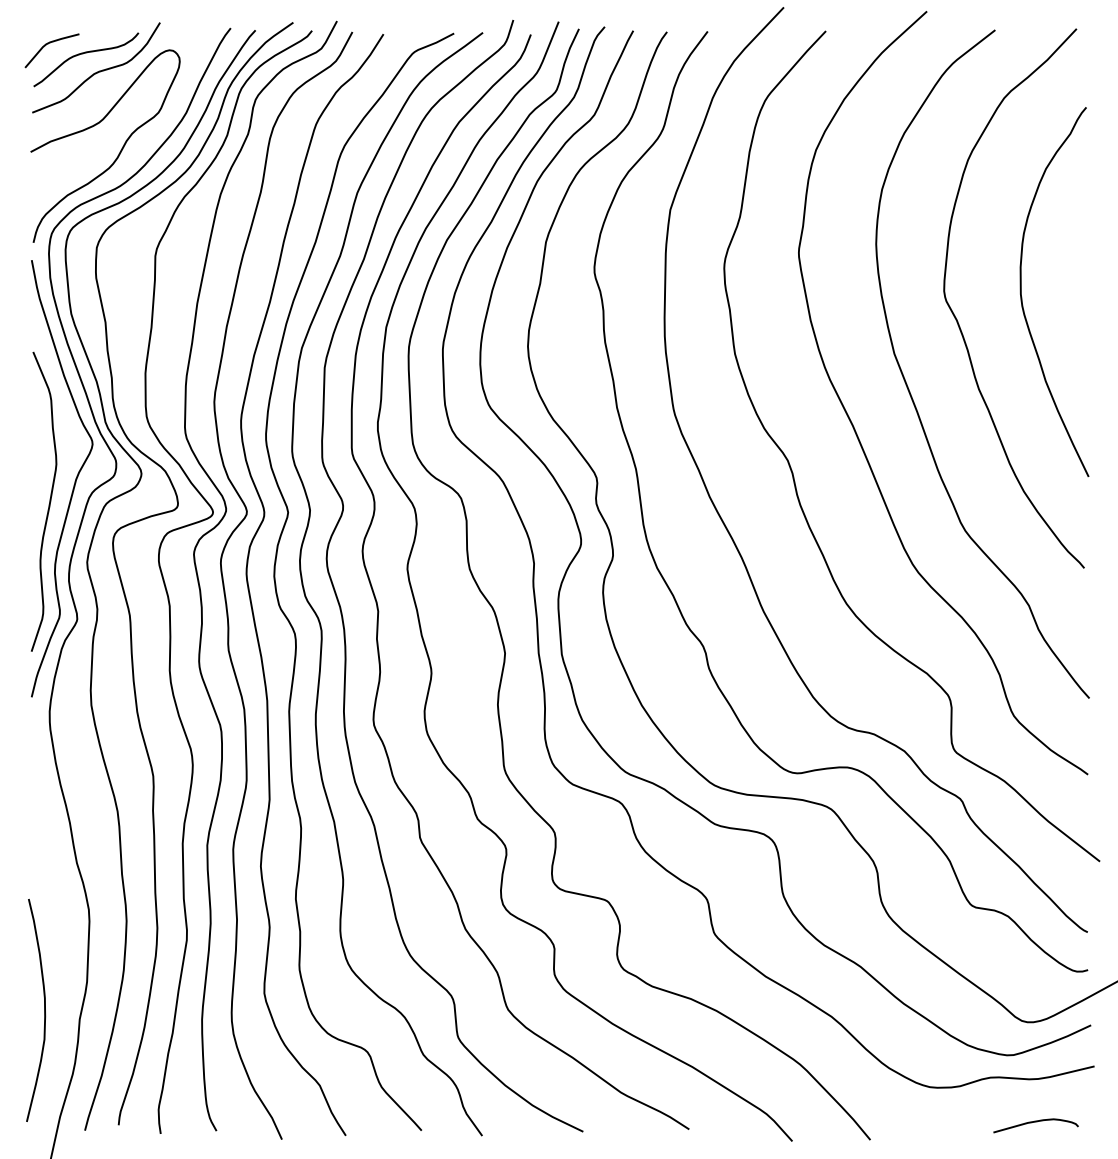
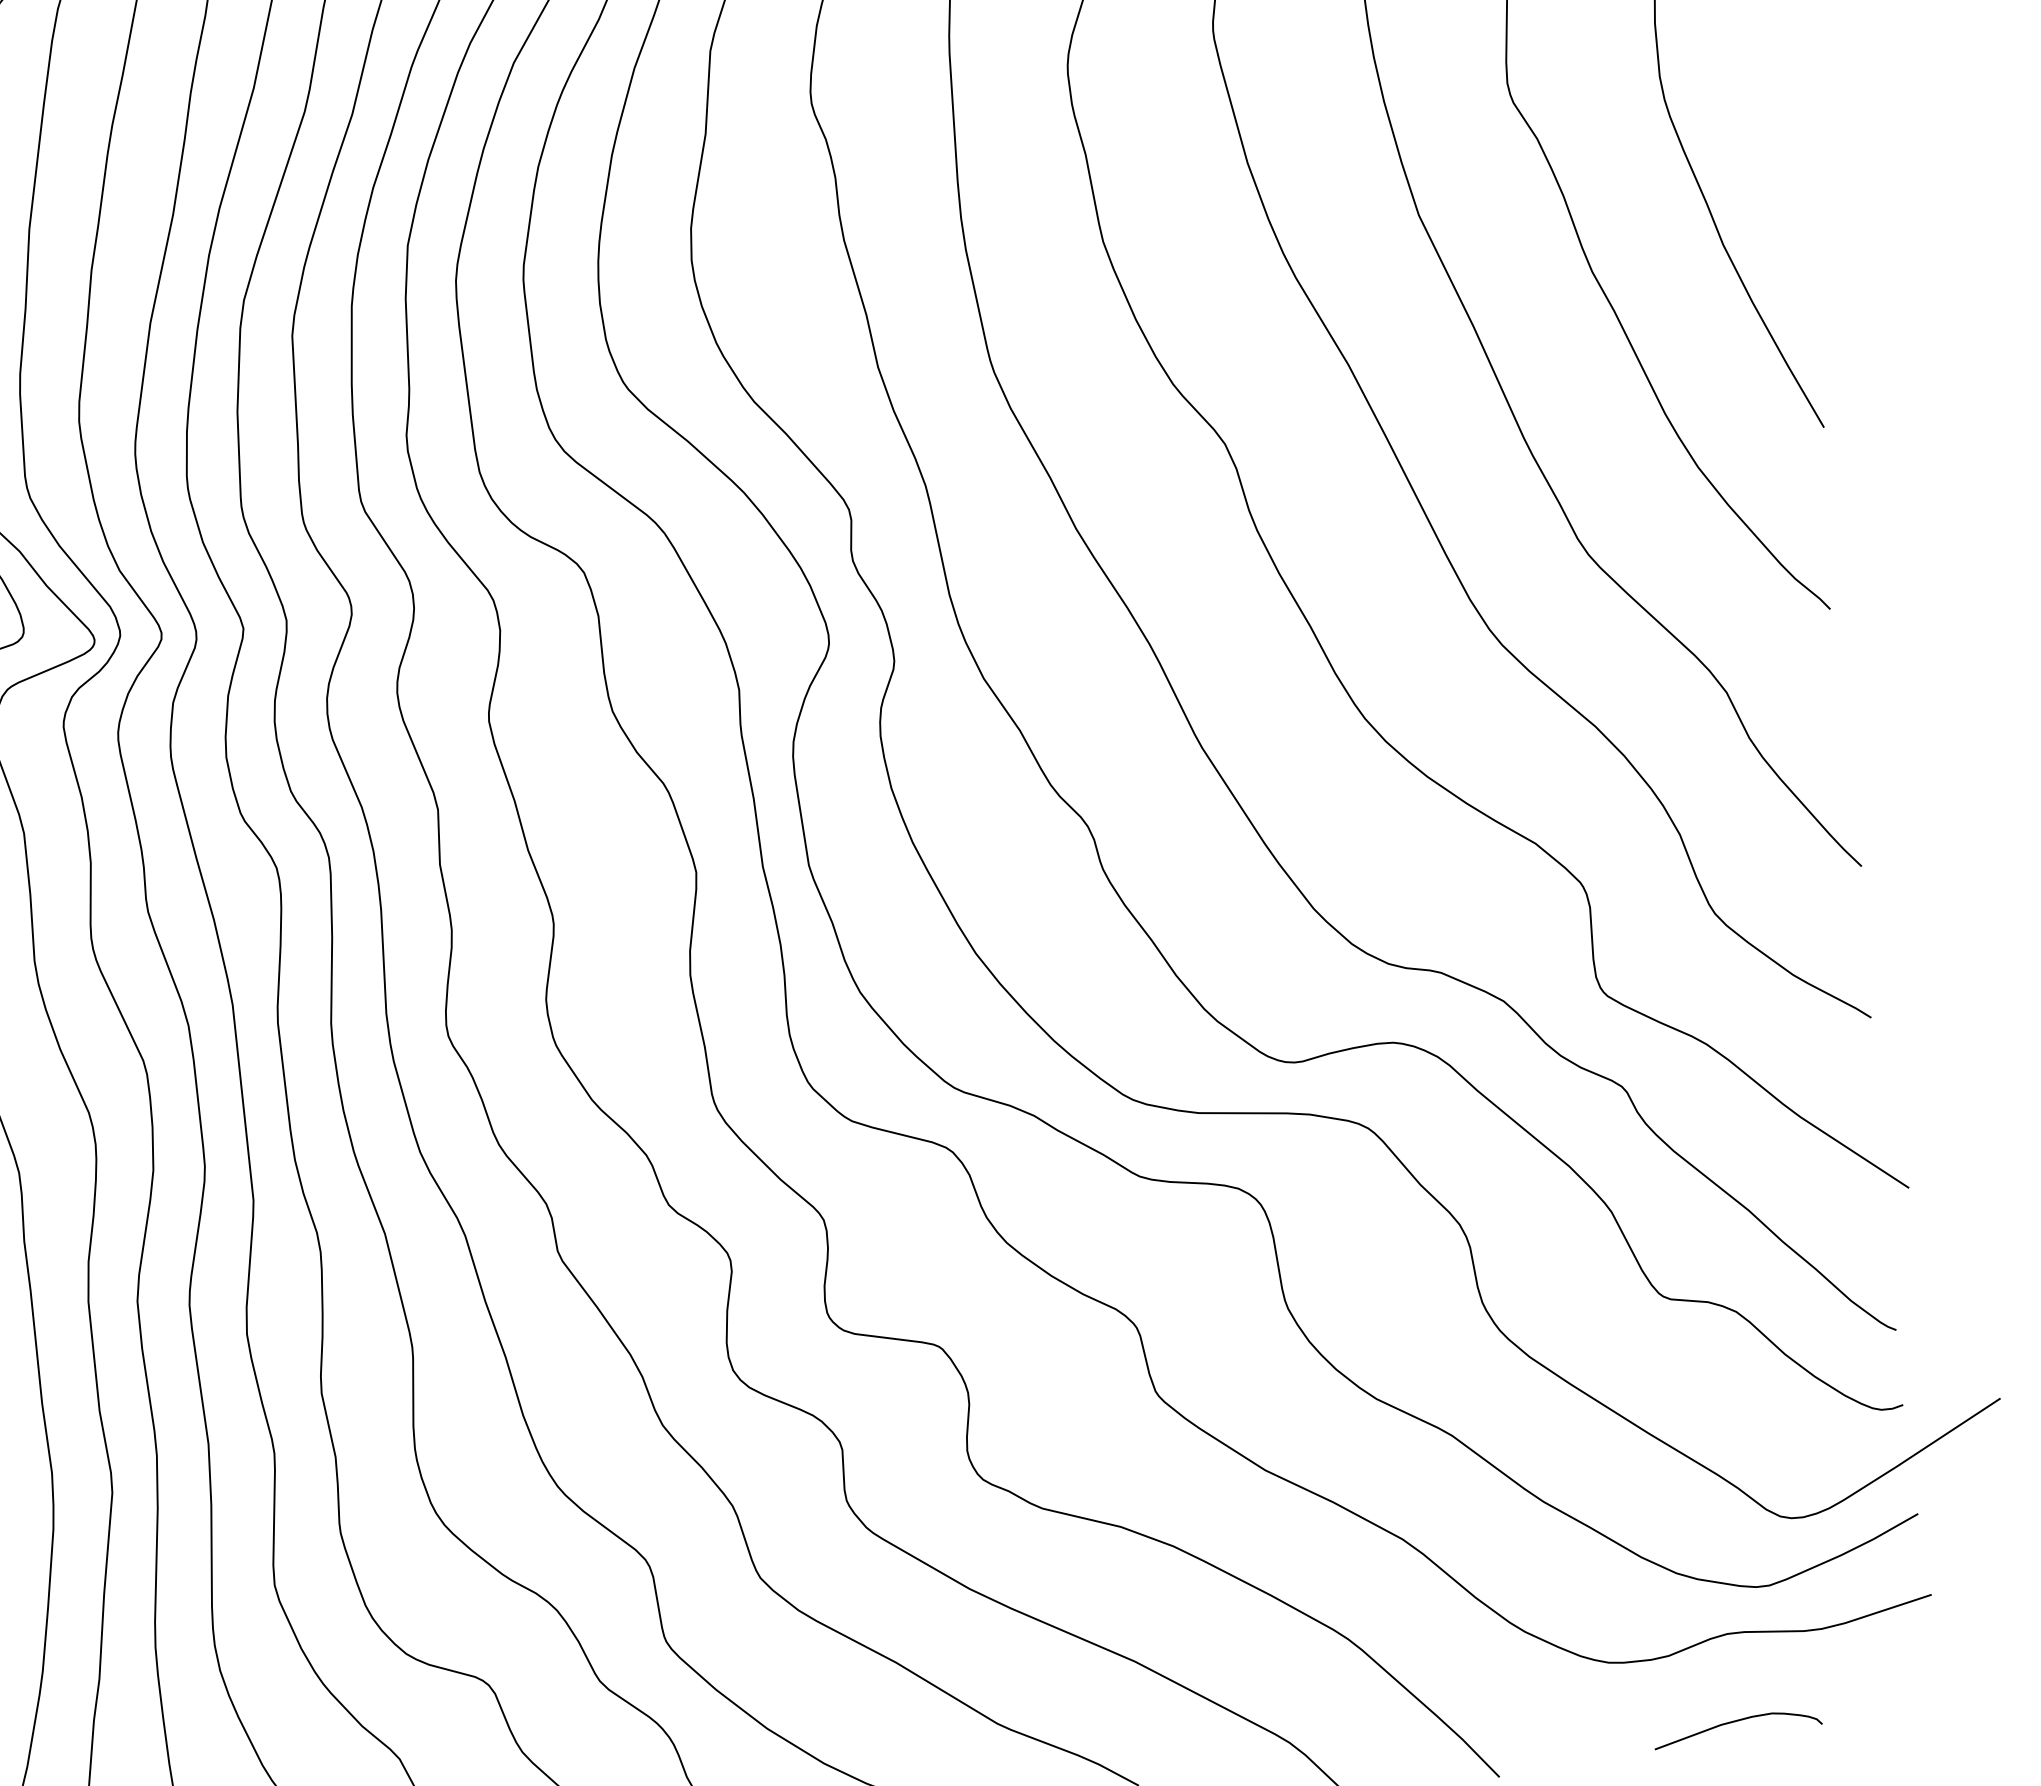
curve: (1035, 1122) -> (1736, 1722), moved

